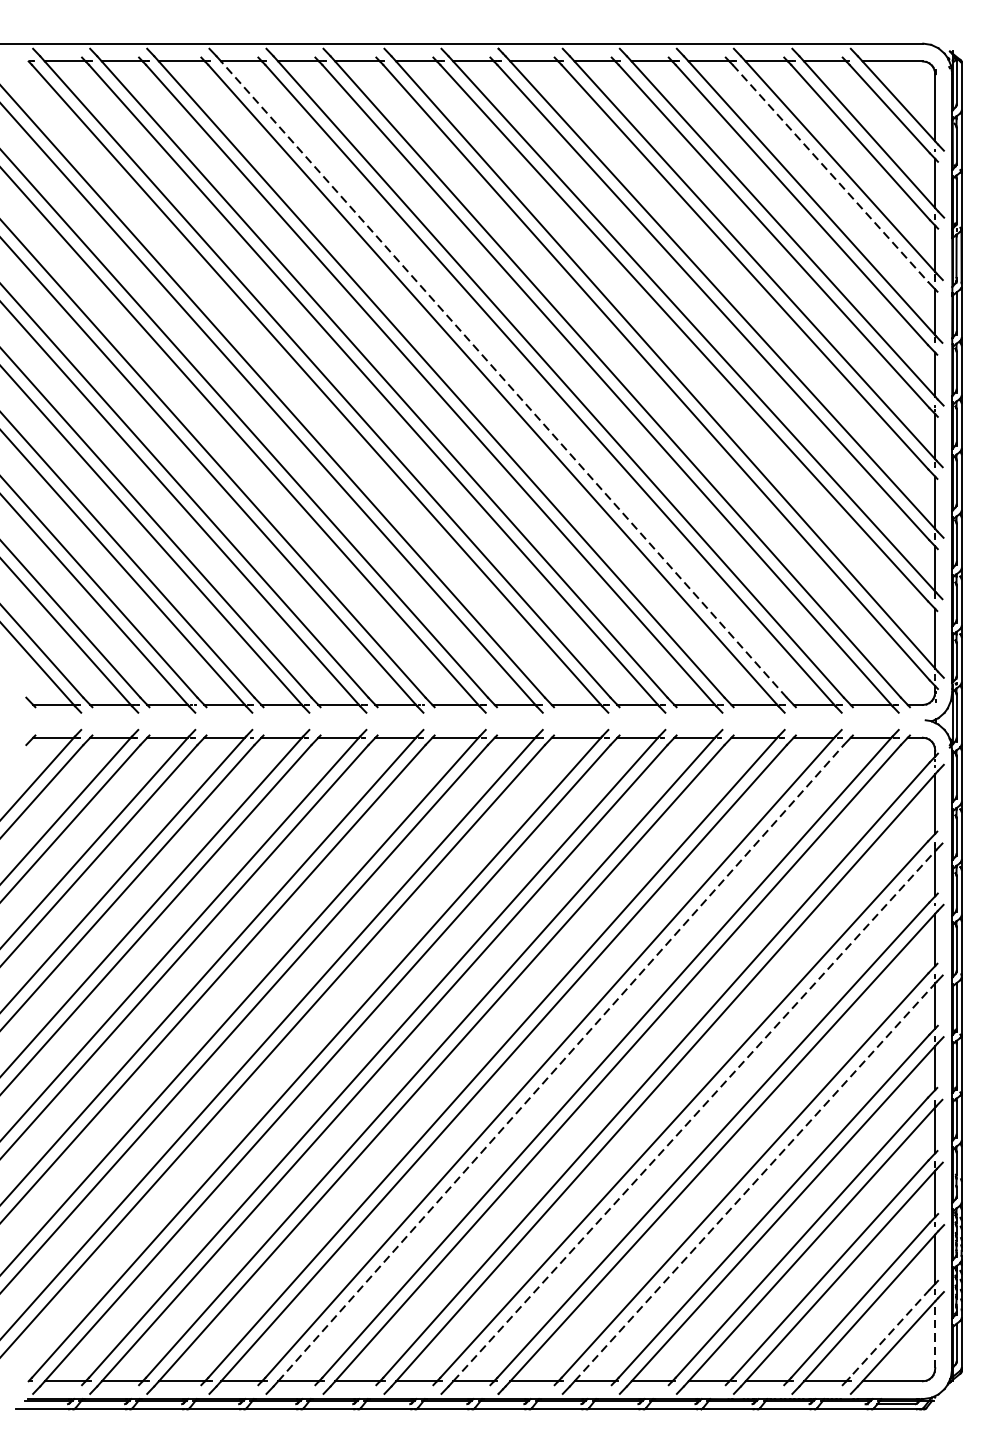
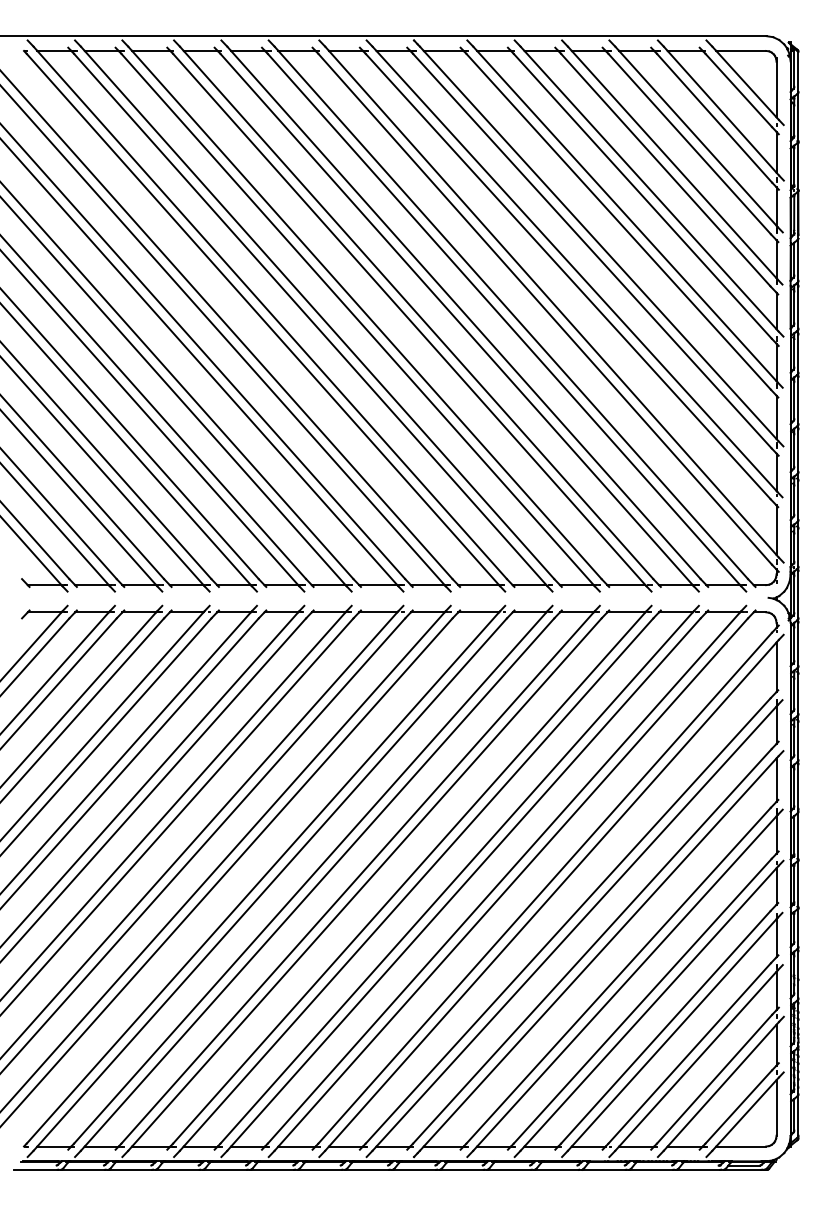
line: (831, 174) -> (690, 144), dashed -> solid
line: (503, 378) -> (418, 314), dashed -> solid
line: (561, 1063) -> (466, 882), dashed -> solid
line: (694, 1116) -> (576, 926), dashed -> solid
line: (754, 1182) -> (626, 981), dashed -> solid
line: (889, 1333) -> (738, 1106), dashed -> solid
line: (935, 1334) -> (776, 1107), dashed -> solid

